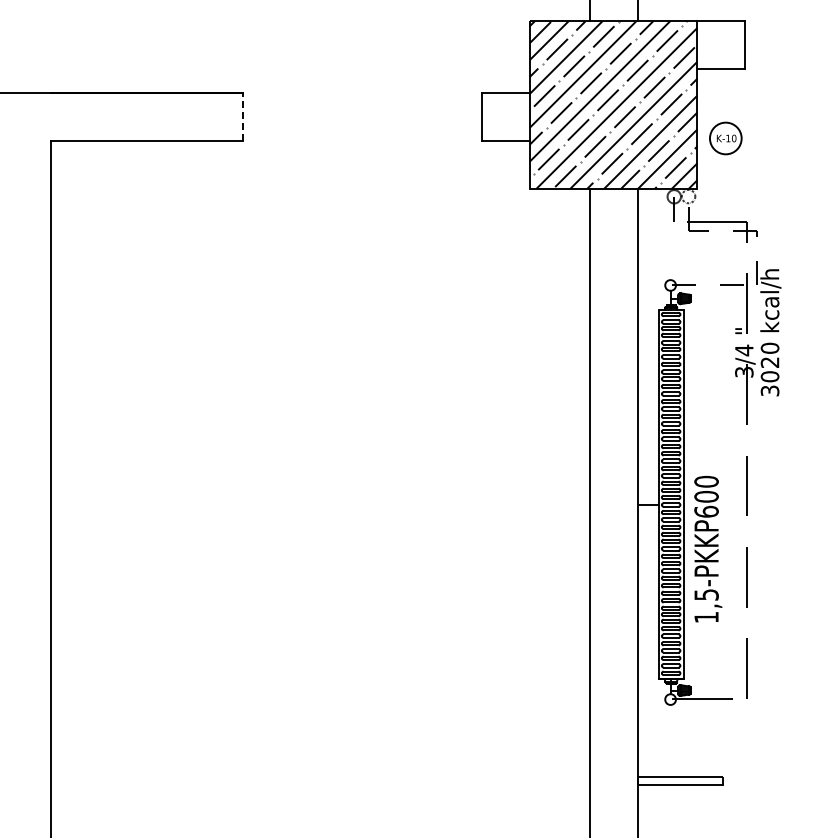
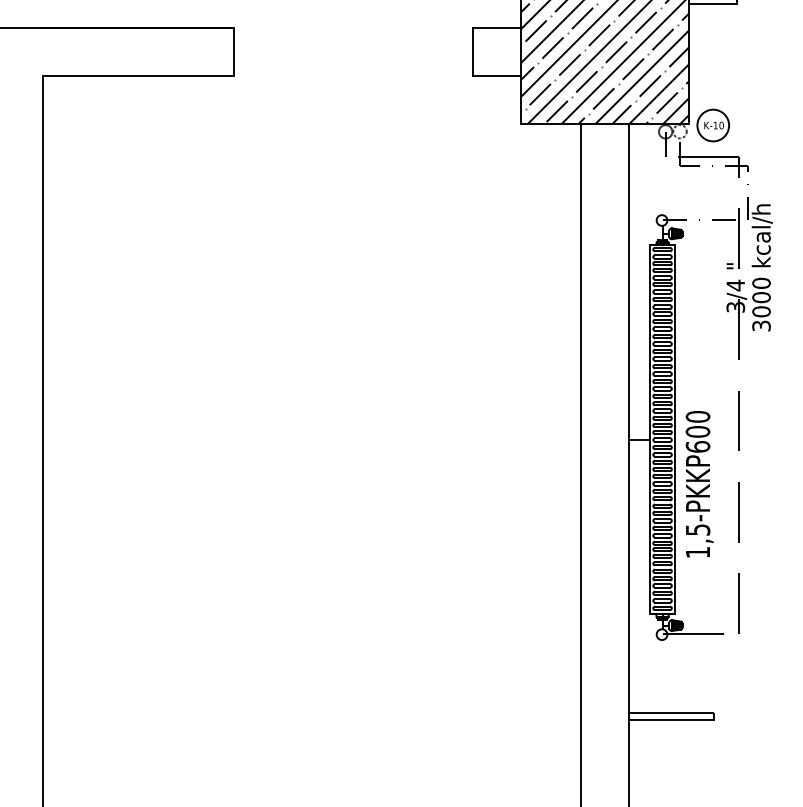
line: (242, 116) -> (233, 51), dashed -> solid
part: (725, 138) -> (712, 125), moved
text: (769, 362) -> (760, 297), 3020 -> 3000

